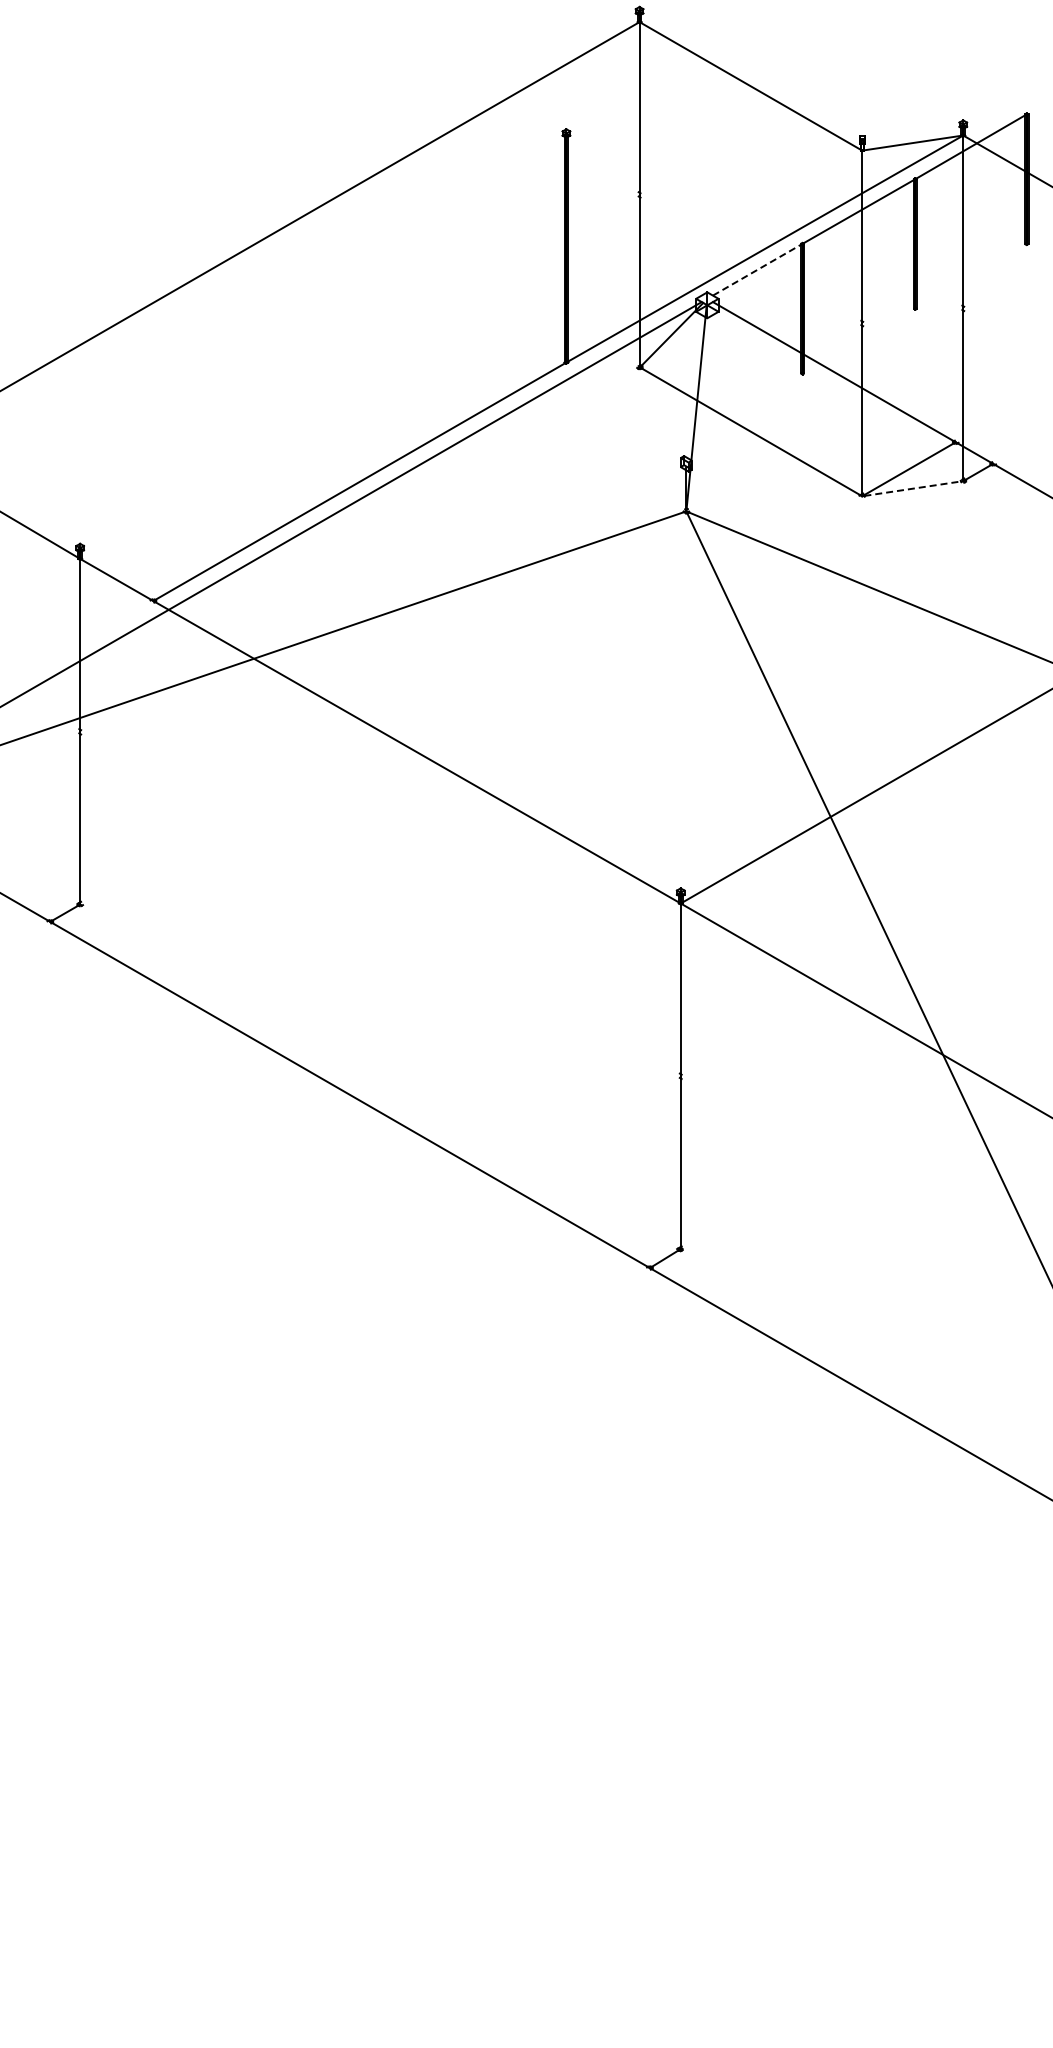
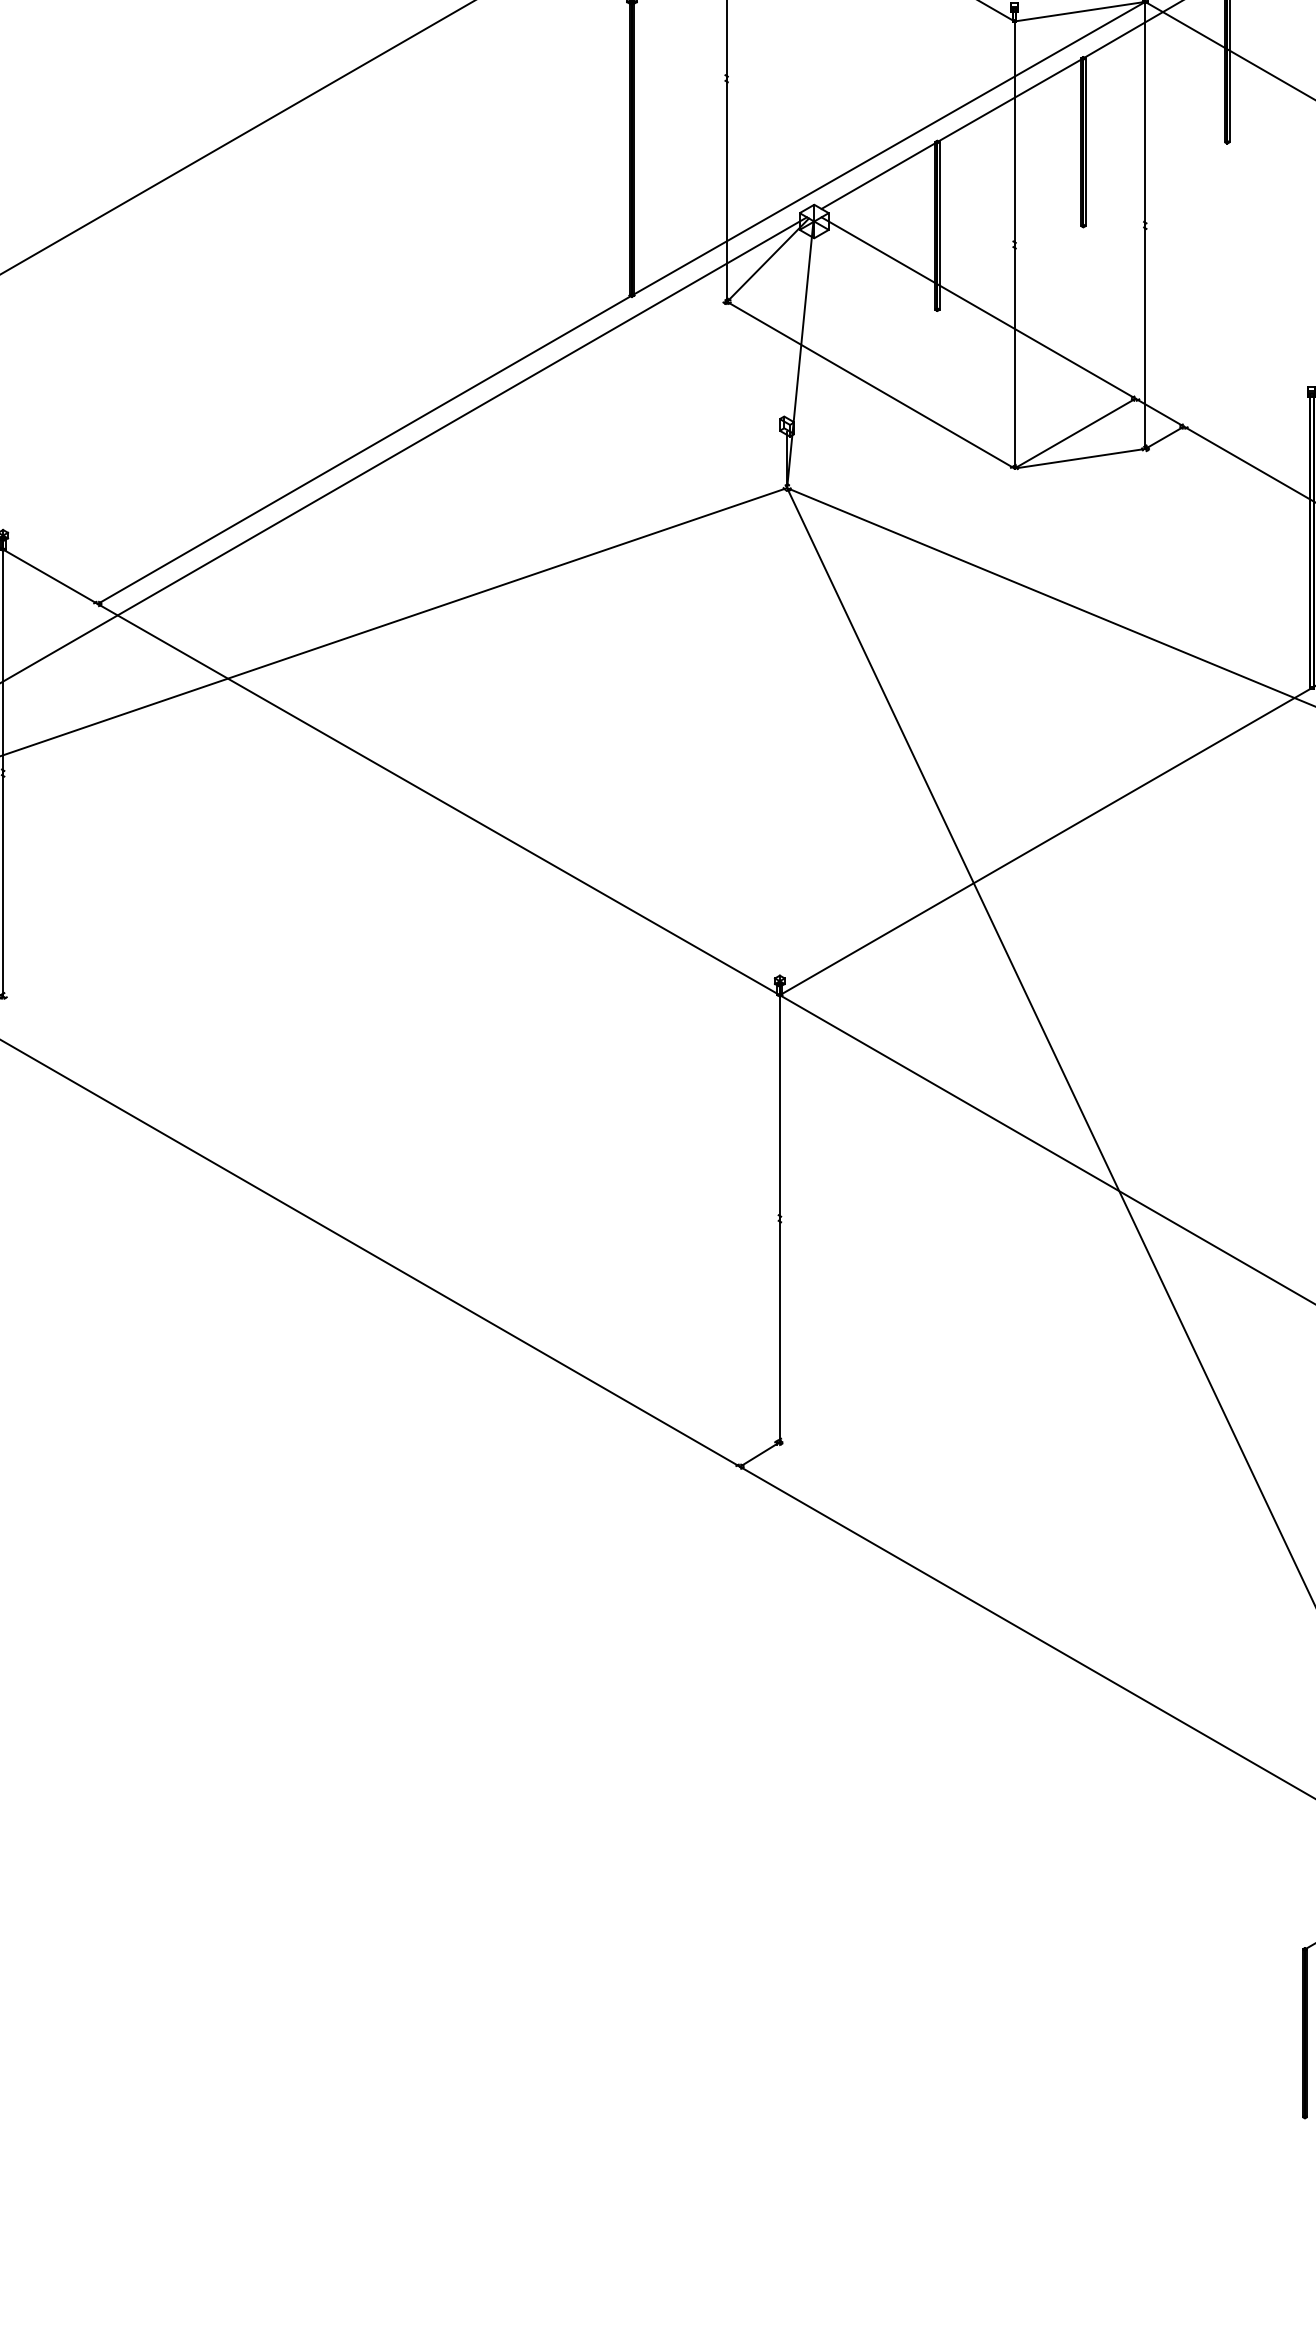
line: (757, 269) -> (879, 175), dashed -> solid
line: (912, 488) -> (1079, 458), dashed -> solid

